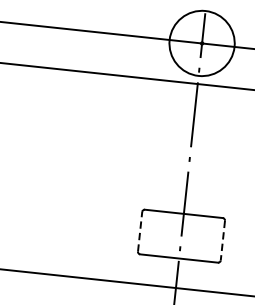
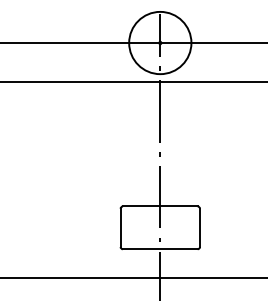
line: (140, 231) -> (120, 227), dashed -> solid
line: (223, 241) -> (200, 228), dashed -> solid

